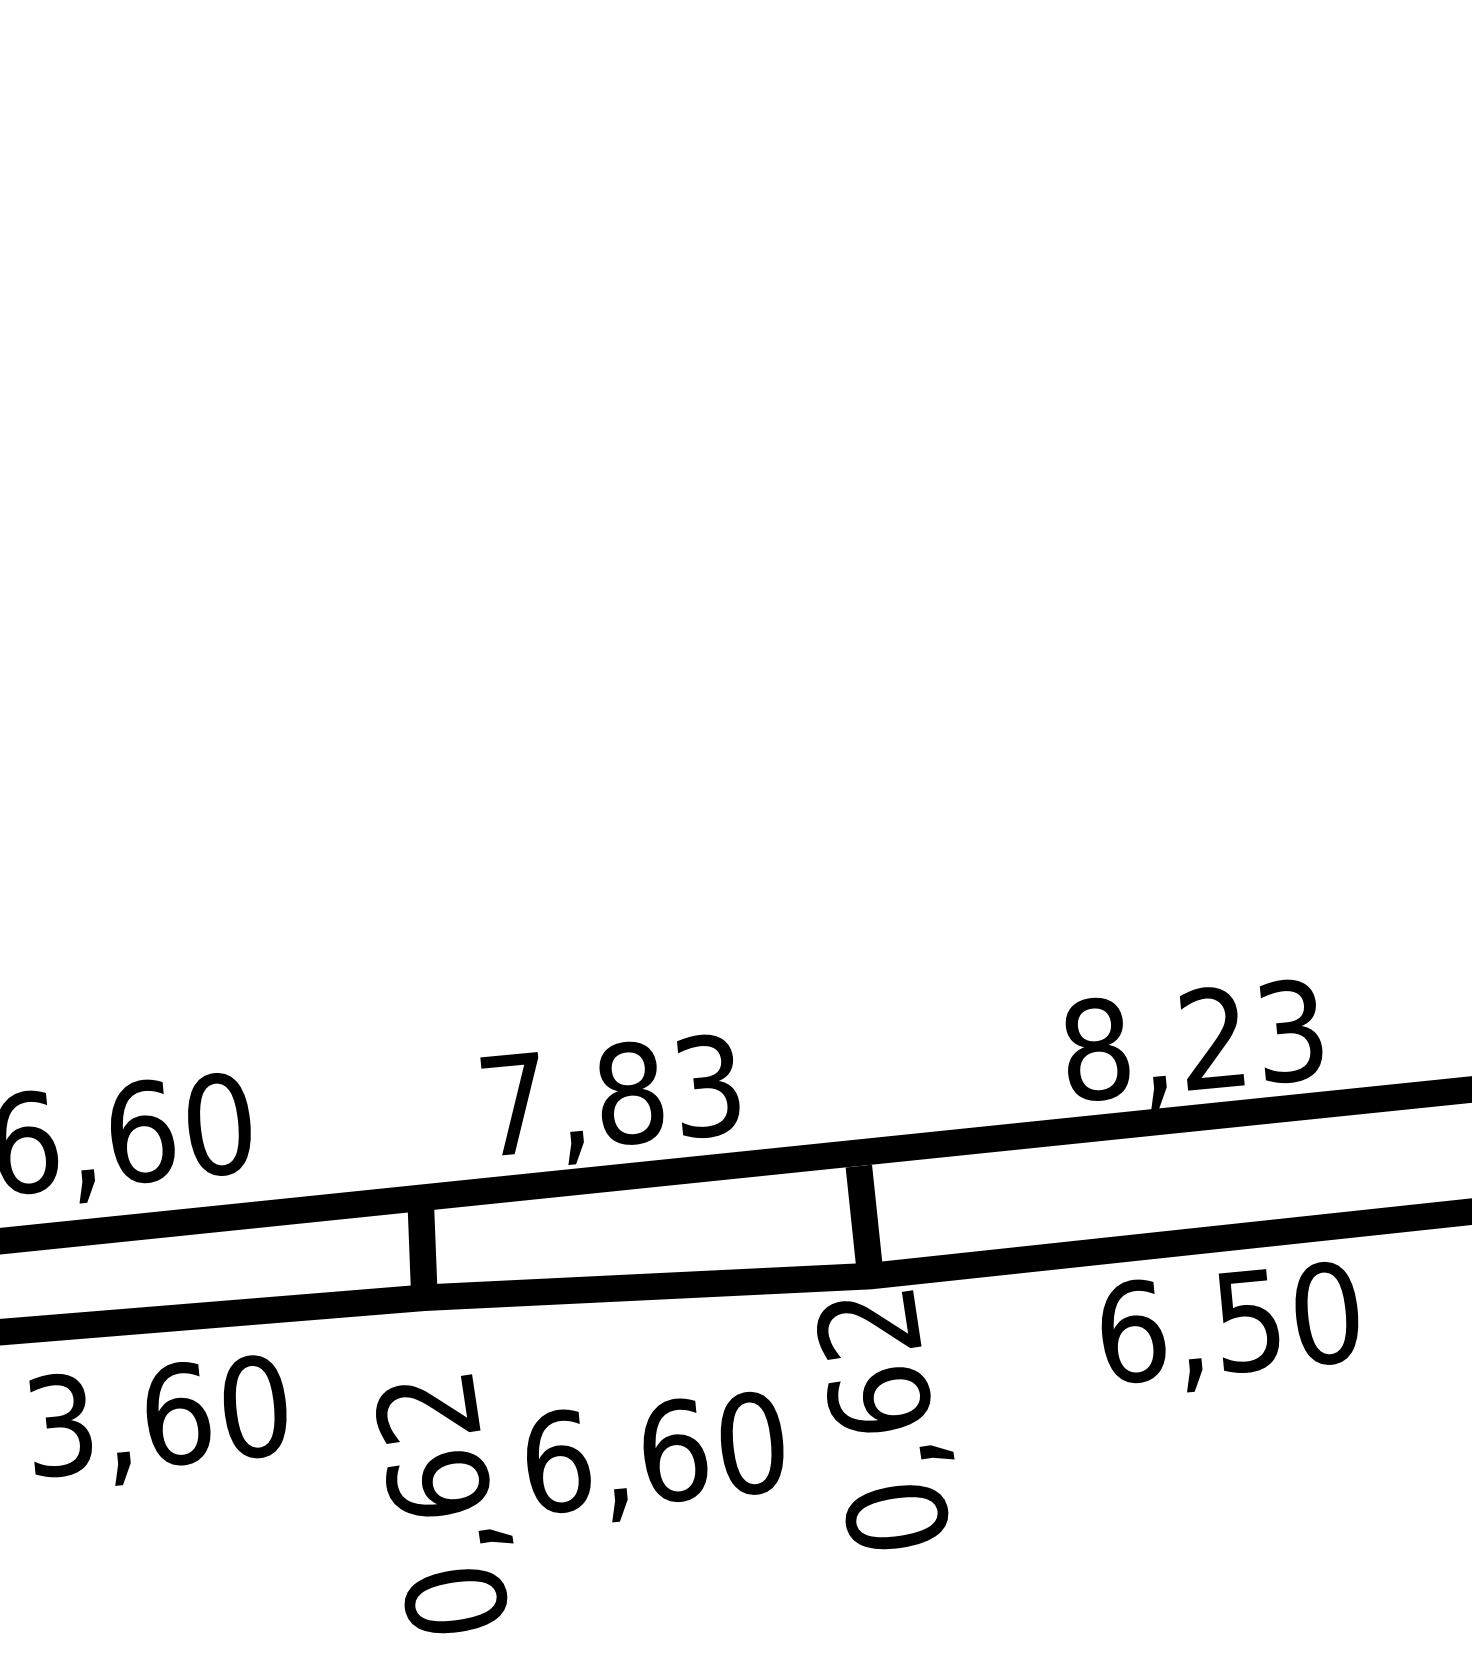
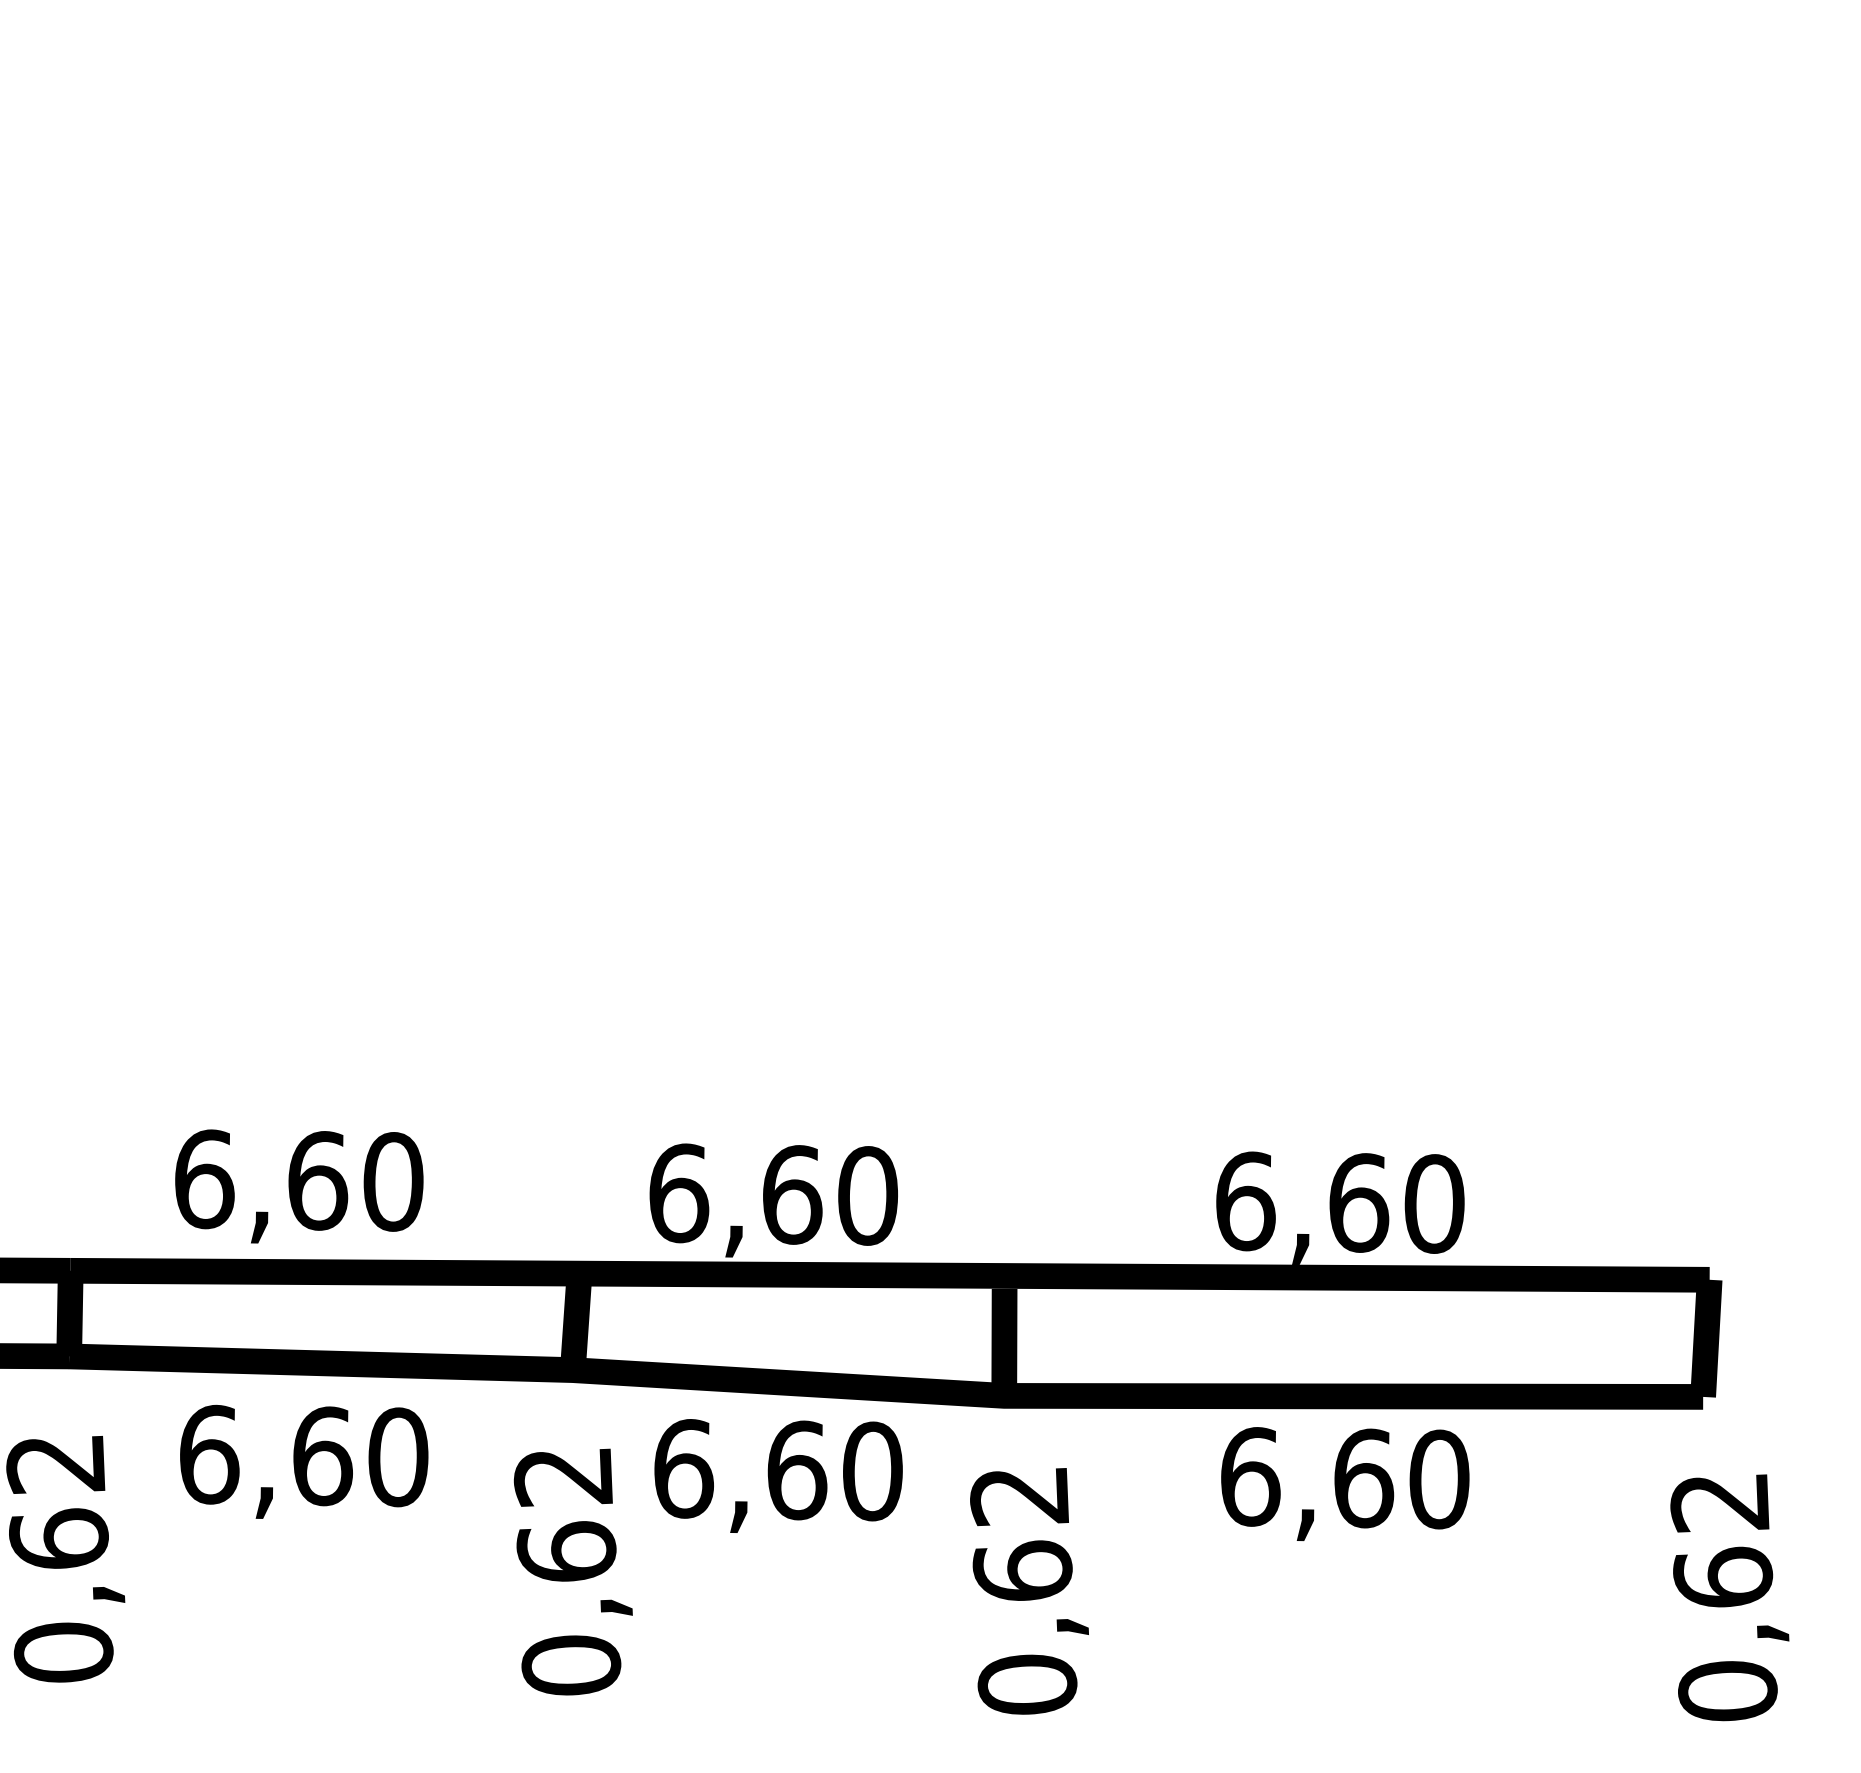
text: (1193, 1040) -> (1339, 1202), 8,23 -> 6,60
text: (610, 1094) -> (773, 1194), 7,83 -> 6,60
text: (1249, 1320) -> (1364, 1478), 6,50 -> 6,60
text: (888, 1421) -> (1029, 1591), moved
text: (60, 1424) -> (209, 1454), 3,60 -> 6,60
text: (655, 1458) -> (778, 1475), moved

